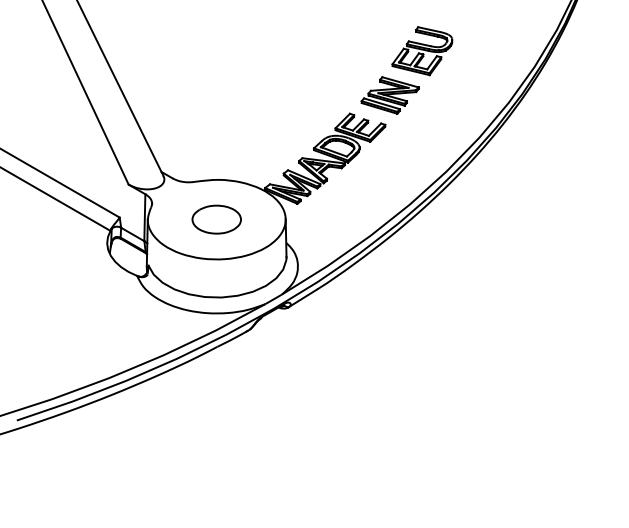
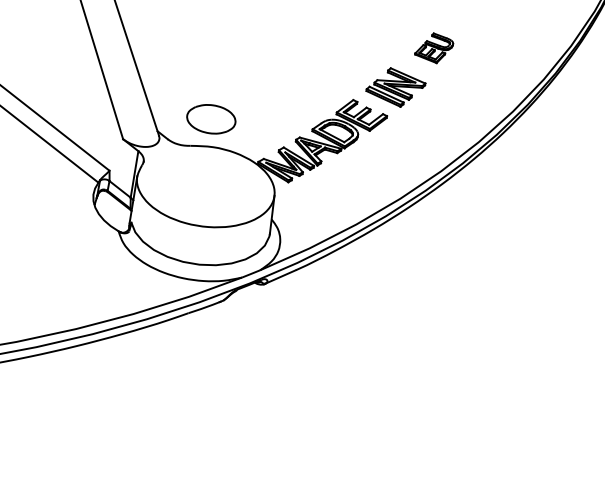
part: (422, 51) -> (434, 48), size x0.6
part: (216, 219) -> (211, 119), moved

